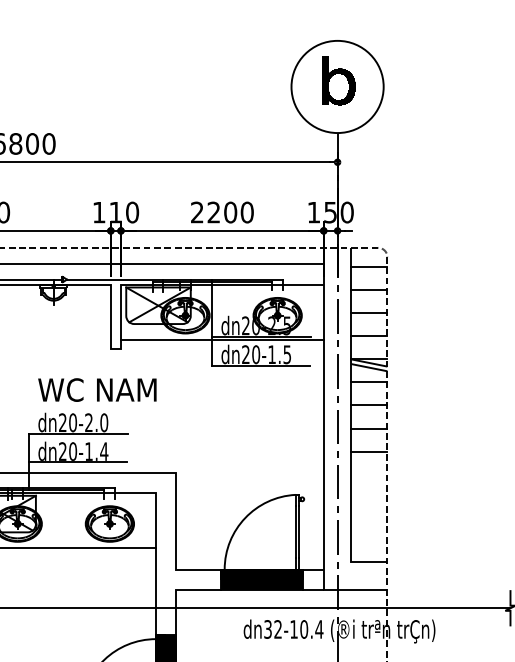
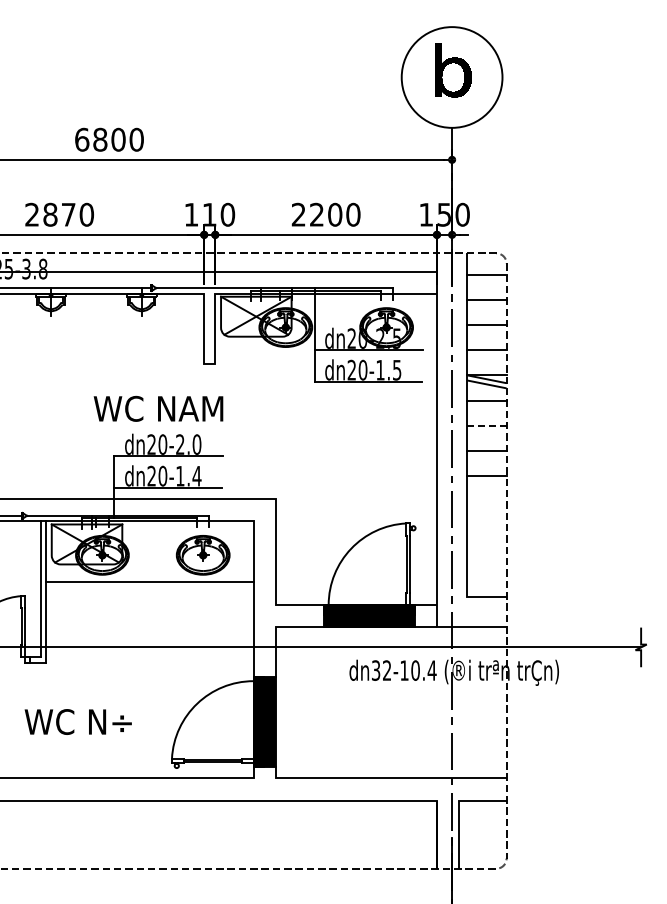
line: (222, 340) -> (326, 354), removed
text: (97, 389) -> (158, 408), moved
line: (369, 405) -> (486, 425), solid -> dashed

